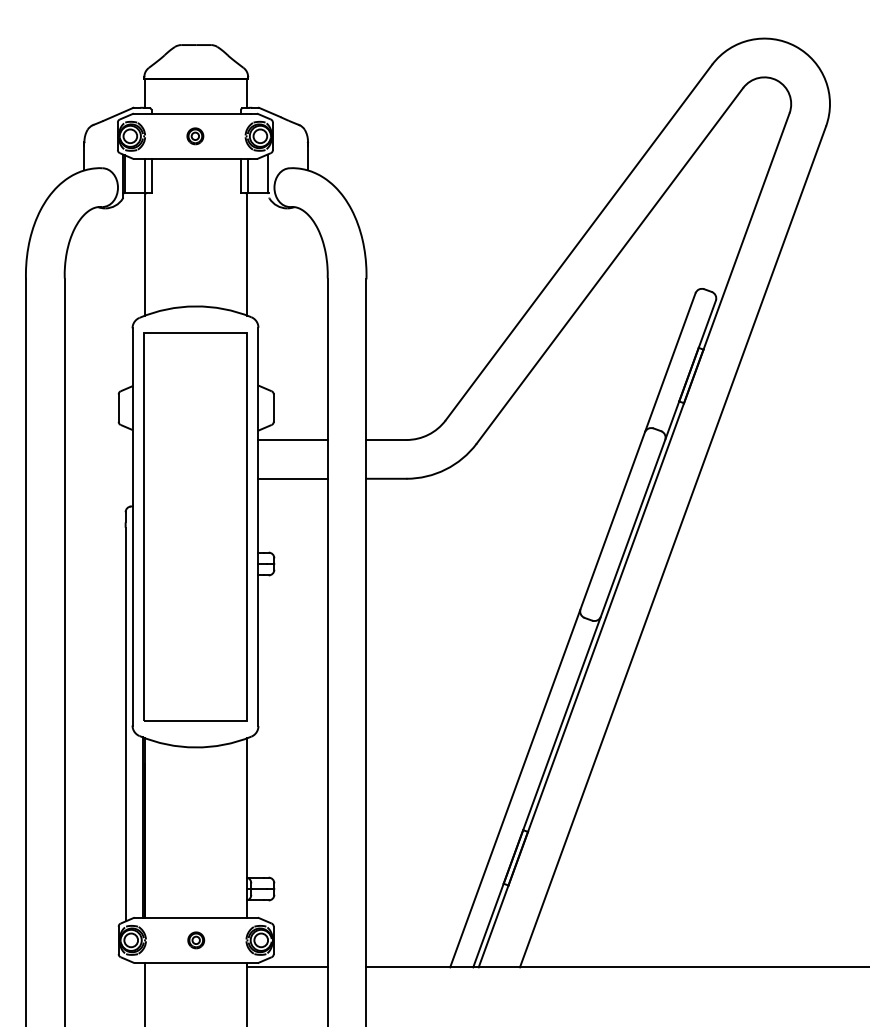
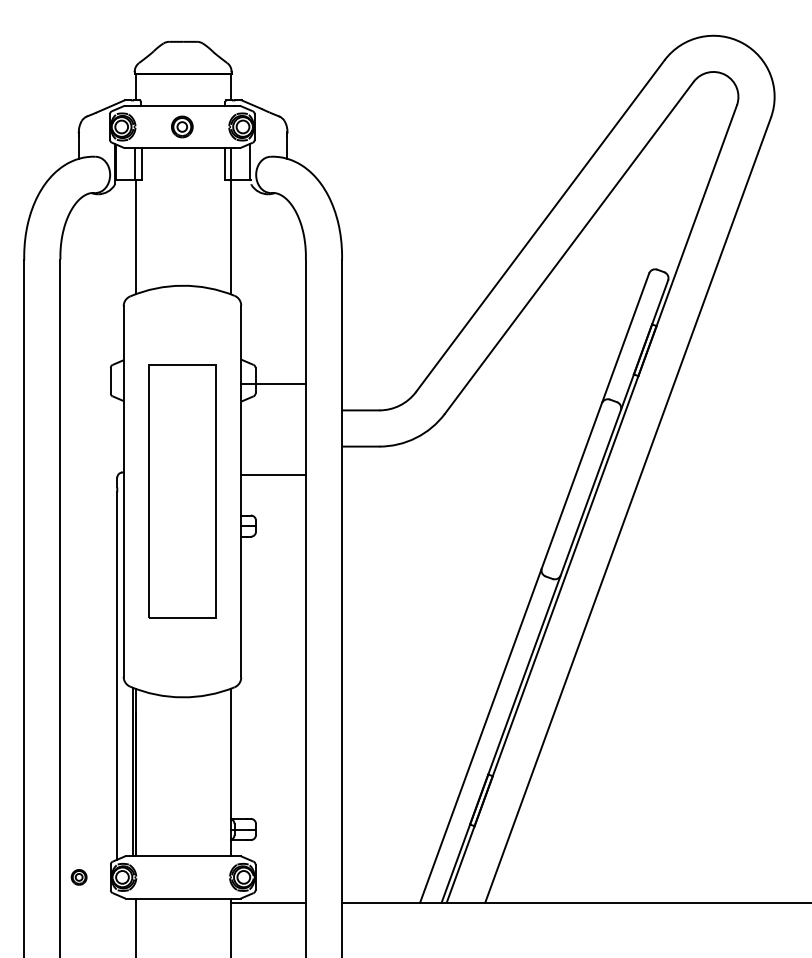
part: (195, 135) -> (182, 126), size x1.4
line: (293, 440) -> (273, 384), moved
line: (293, 478) -> (273, 474), moved
part: (195, 526) -> (182, 491), size x0.7
part: (195, 940) -> (78, 877), moved

